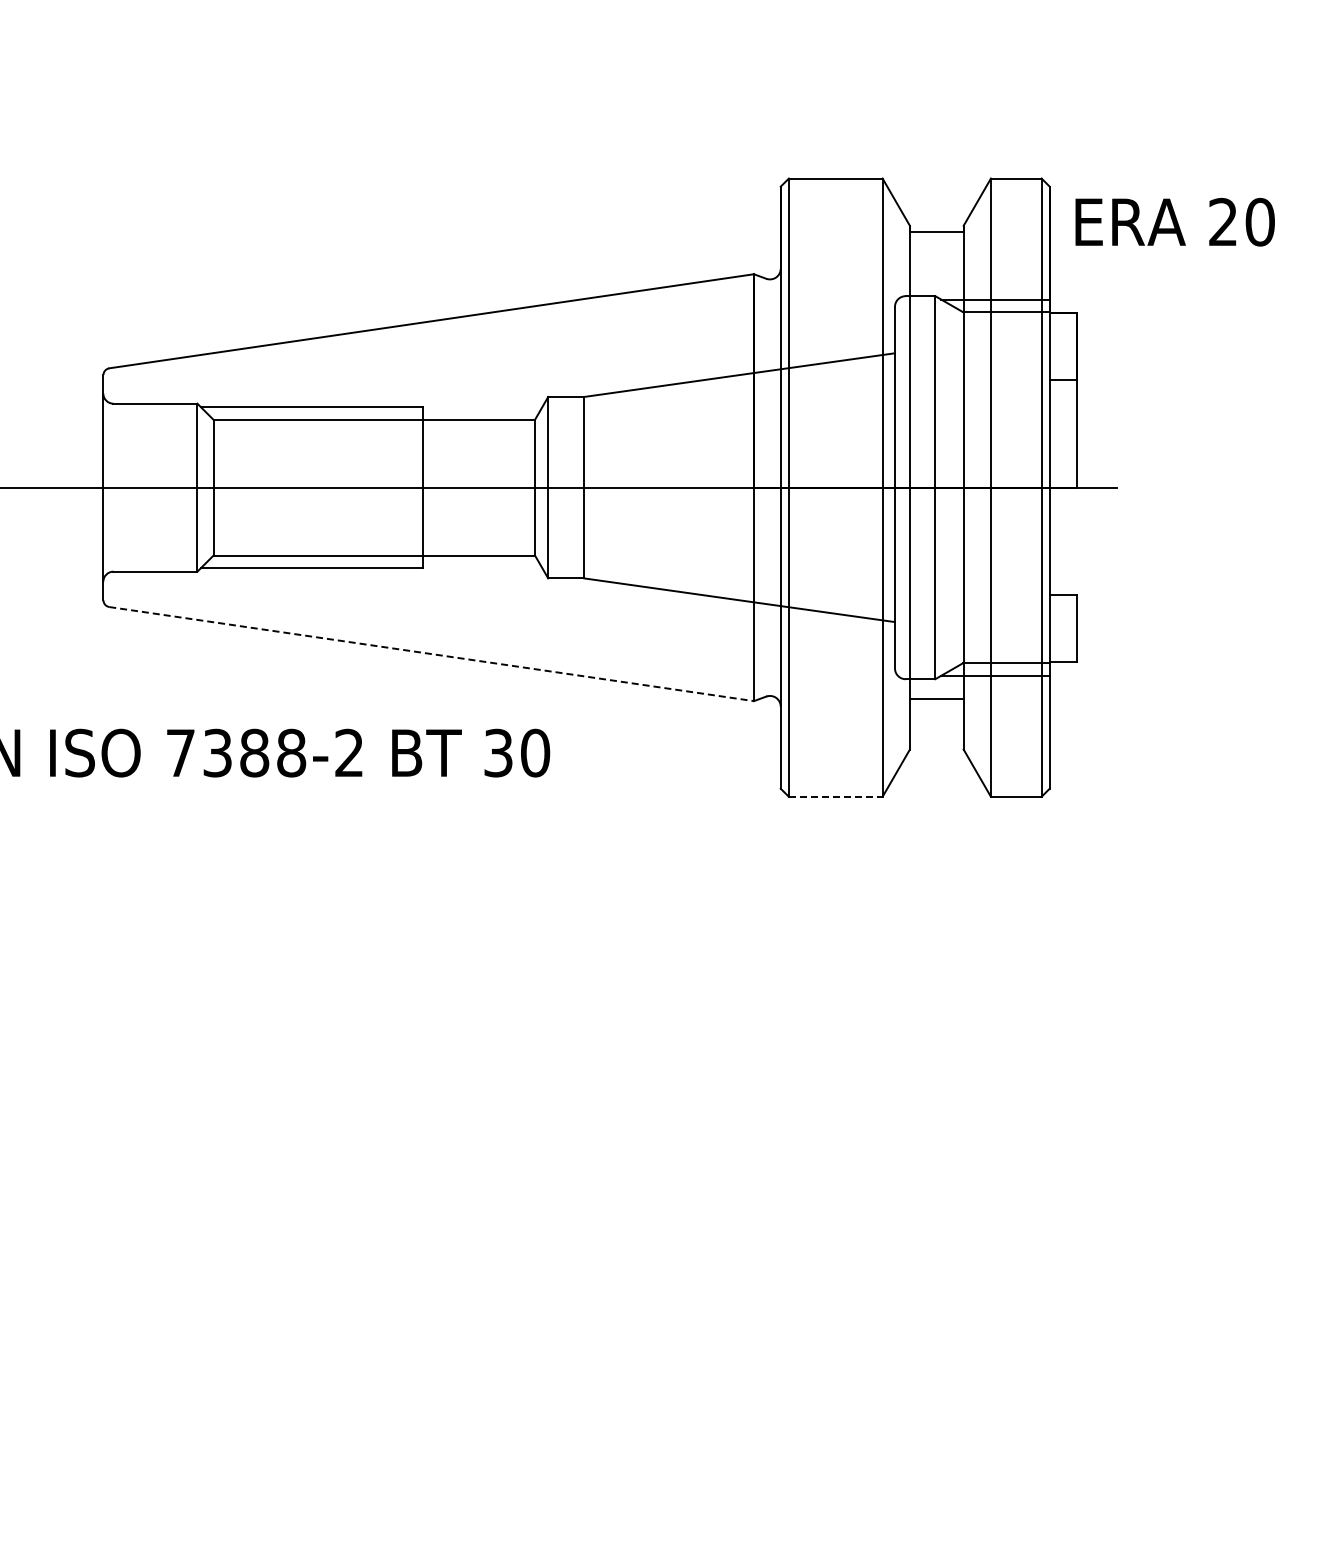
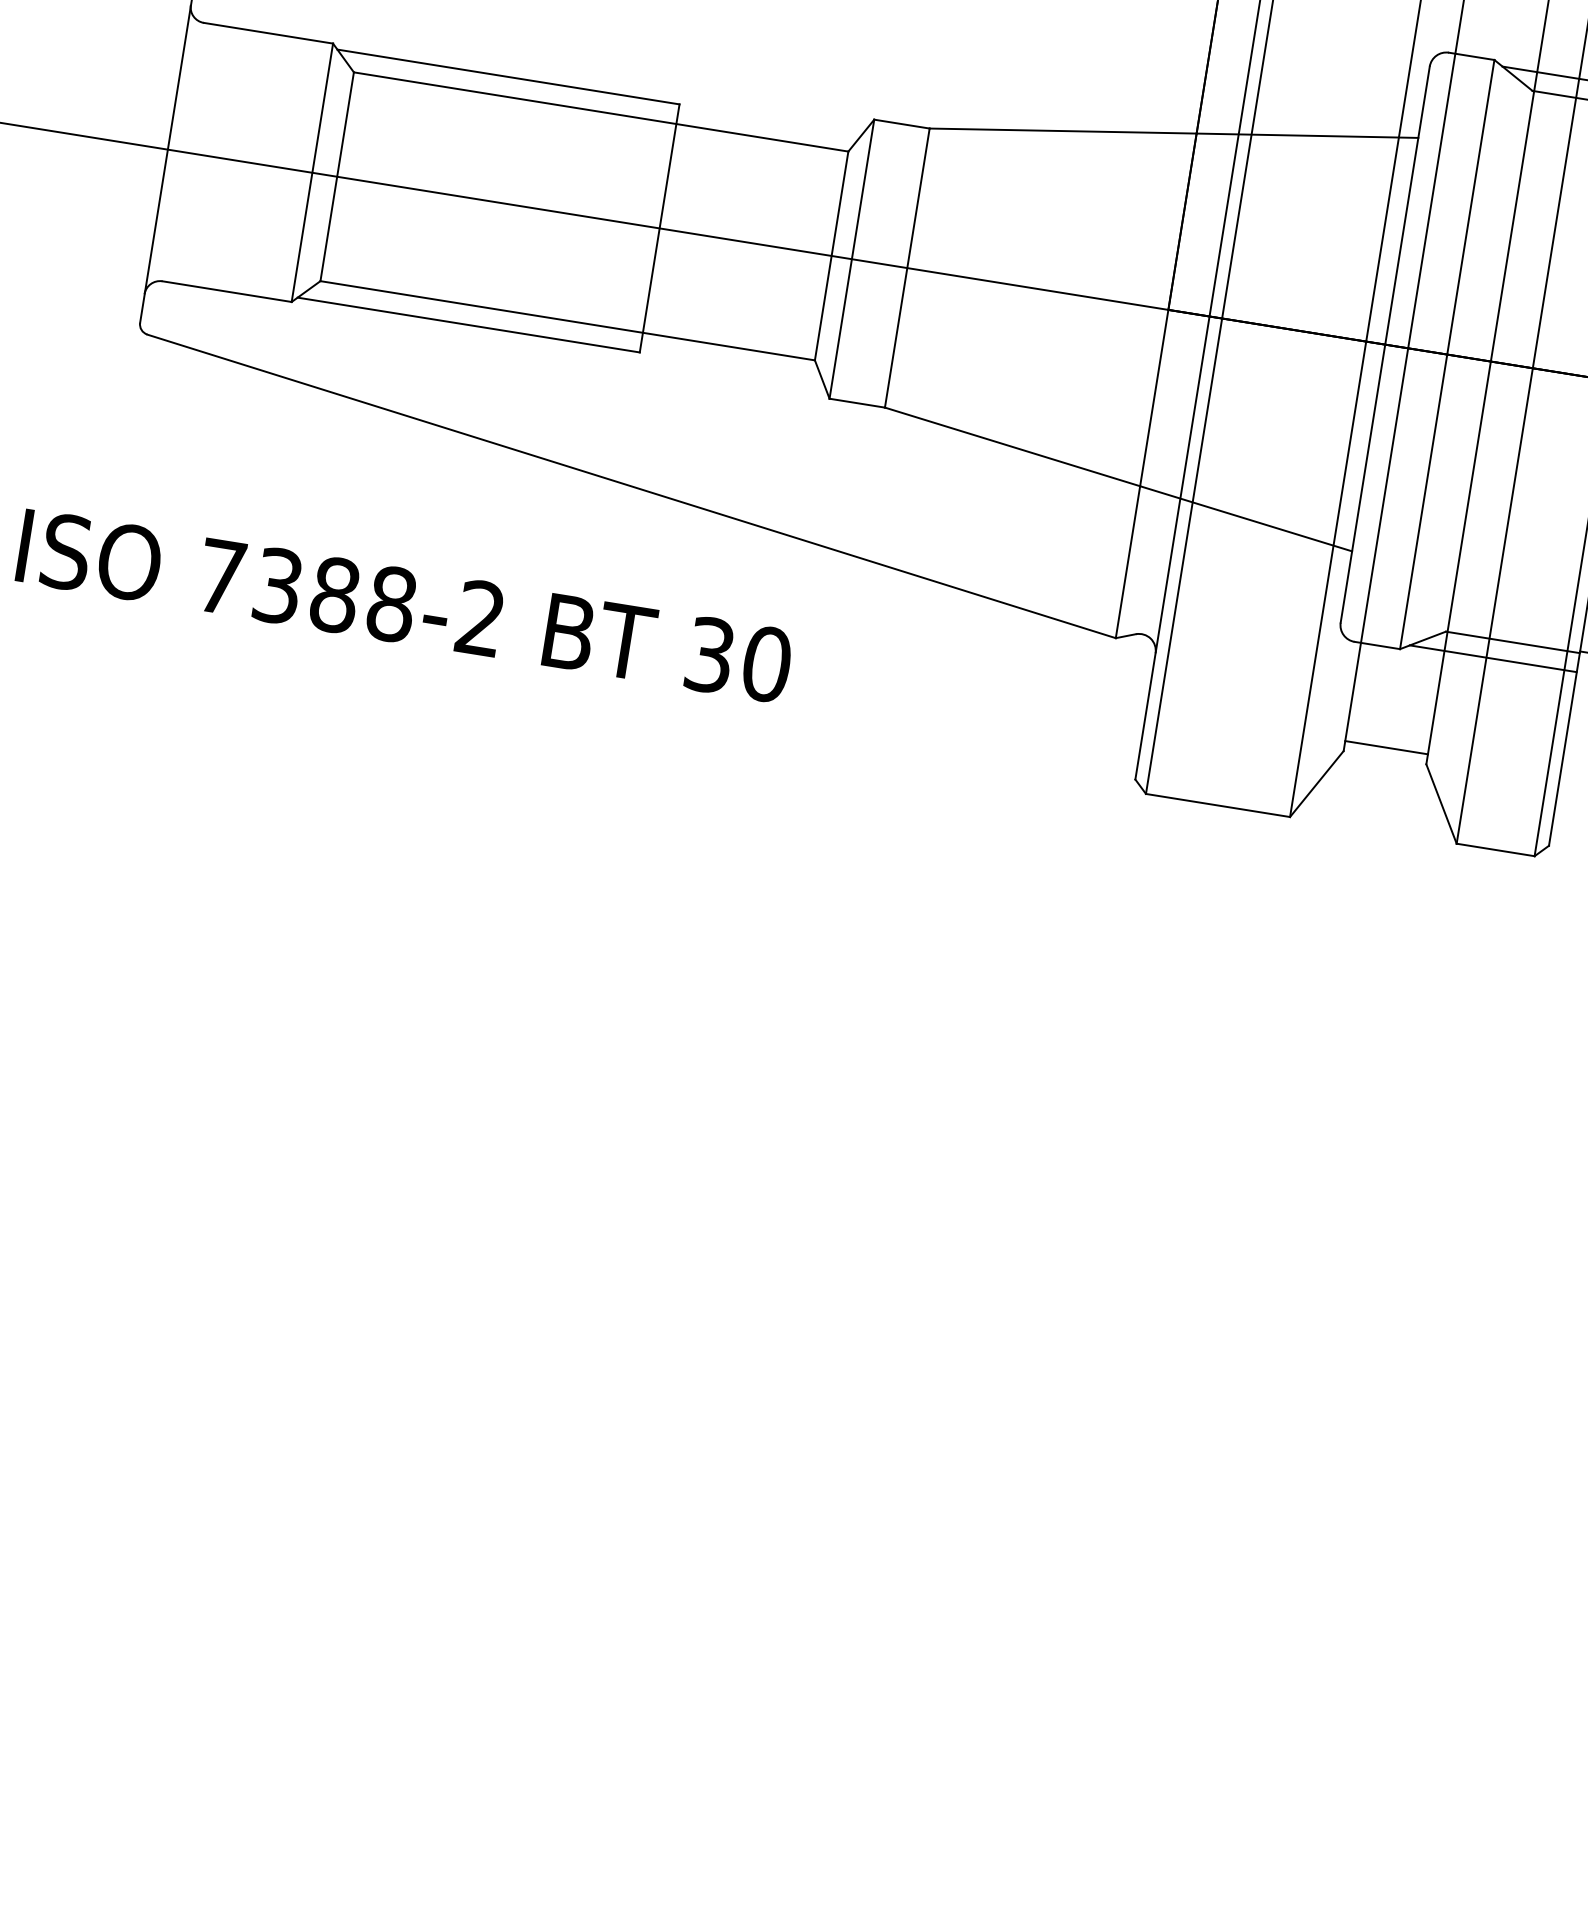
line: (431, 654) -> (631, 487), dashed -> solid
line: (936, 699) -> (1386, 748), moved
line: (835, 796) -> (1217, 804), dashed -> solid

